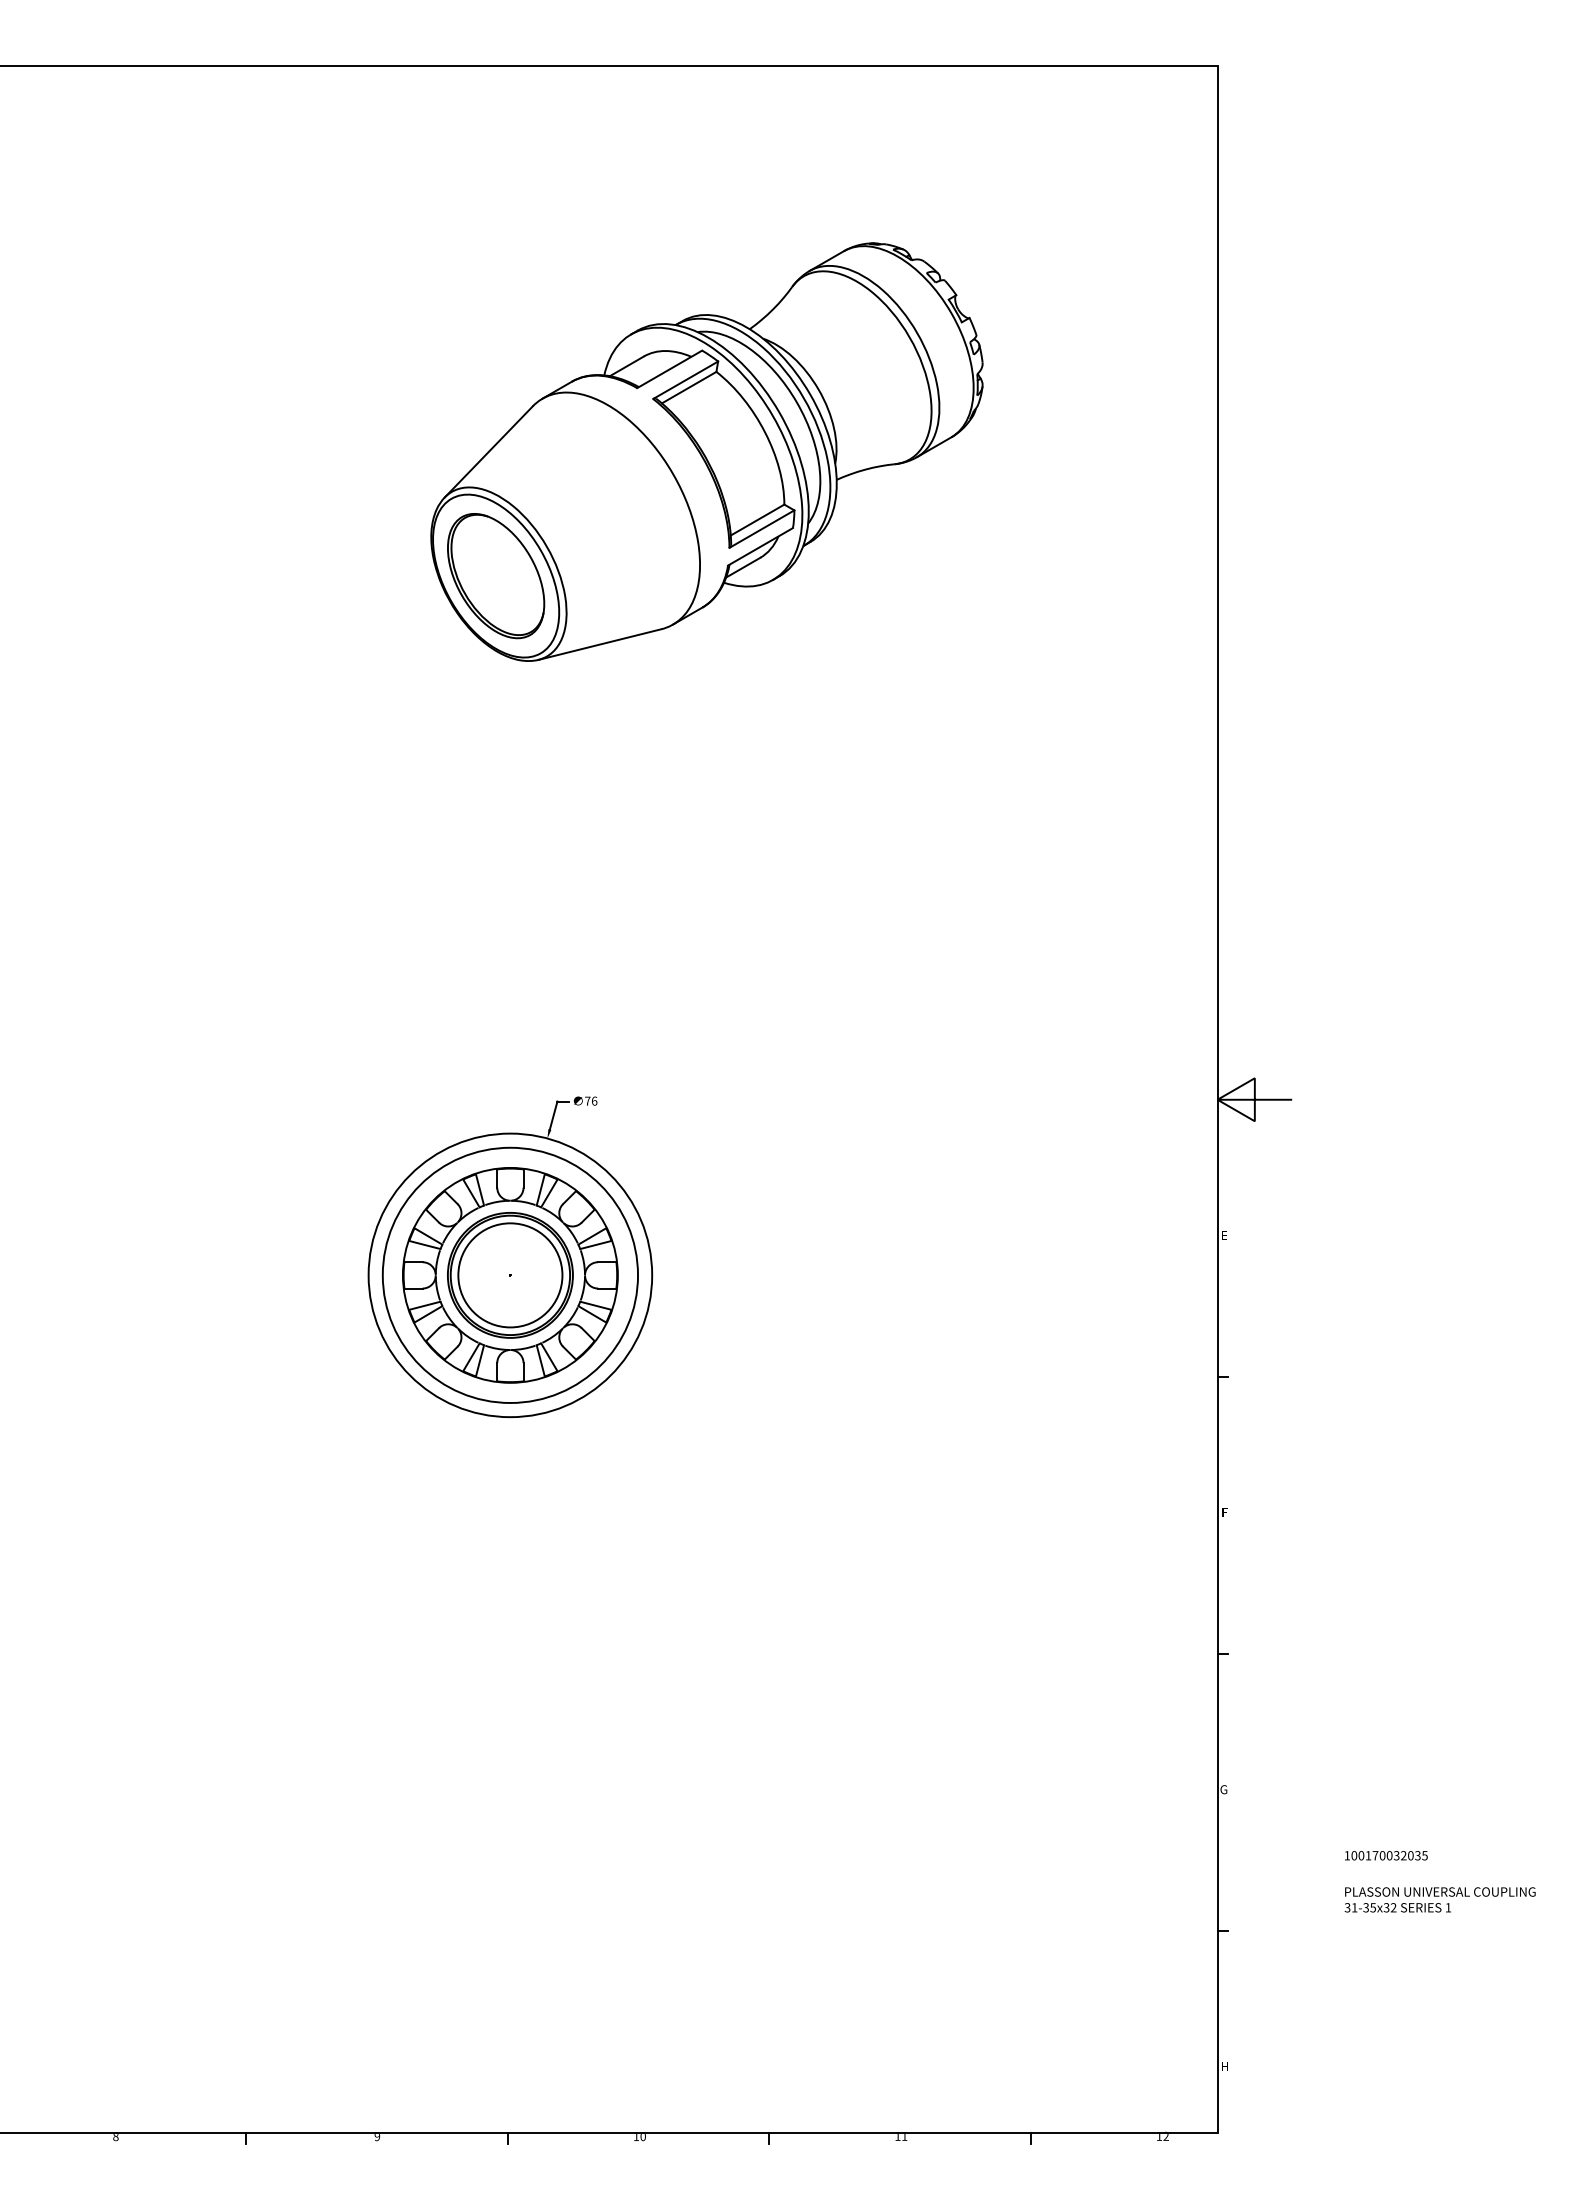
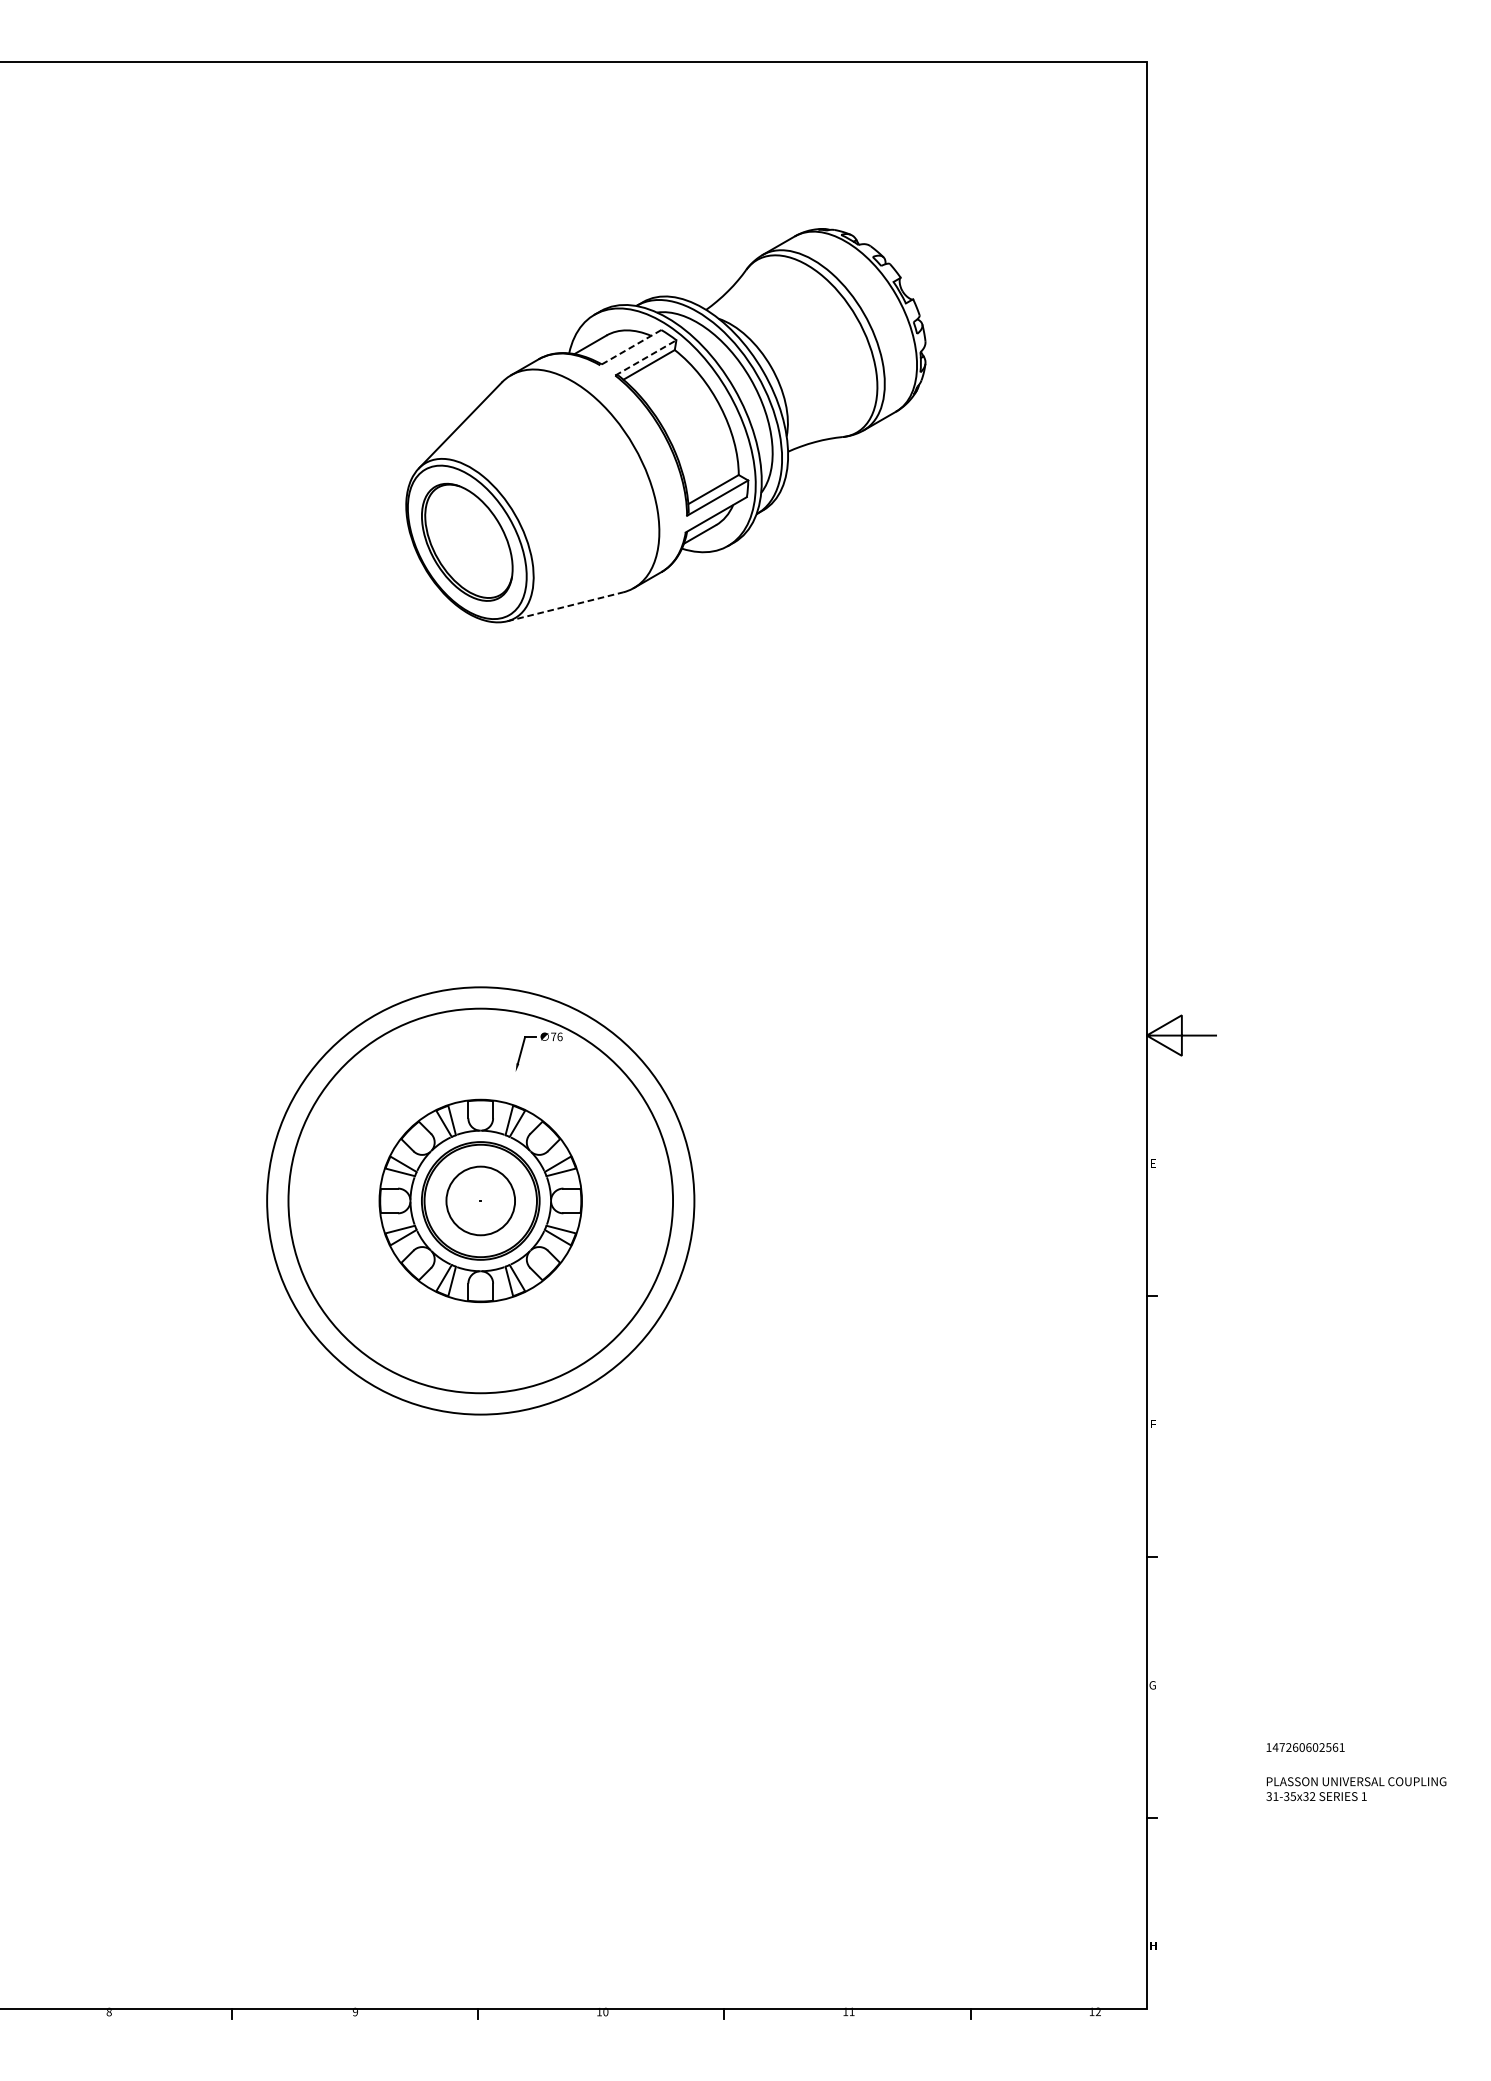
line: (669, 369) -> (630, 347), solid -> dashed
line: (686, 380) -> (646, 358), solid -> dashed
line: (600, 644) -> (565, 606), solid -> dashed
circle: (510, 1274) -> (480, 1200), size x1.6
circle: (510, 1275) -> (480, 1201), size x0.7
circle: (510, 1275) -> (480, 1201), size x1.6
text: (1389, 1855) -> (1308, 1747), 100170032035 -> 147260602561

